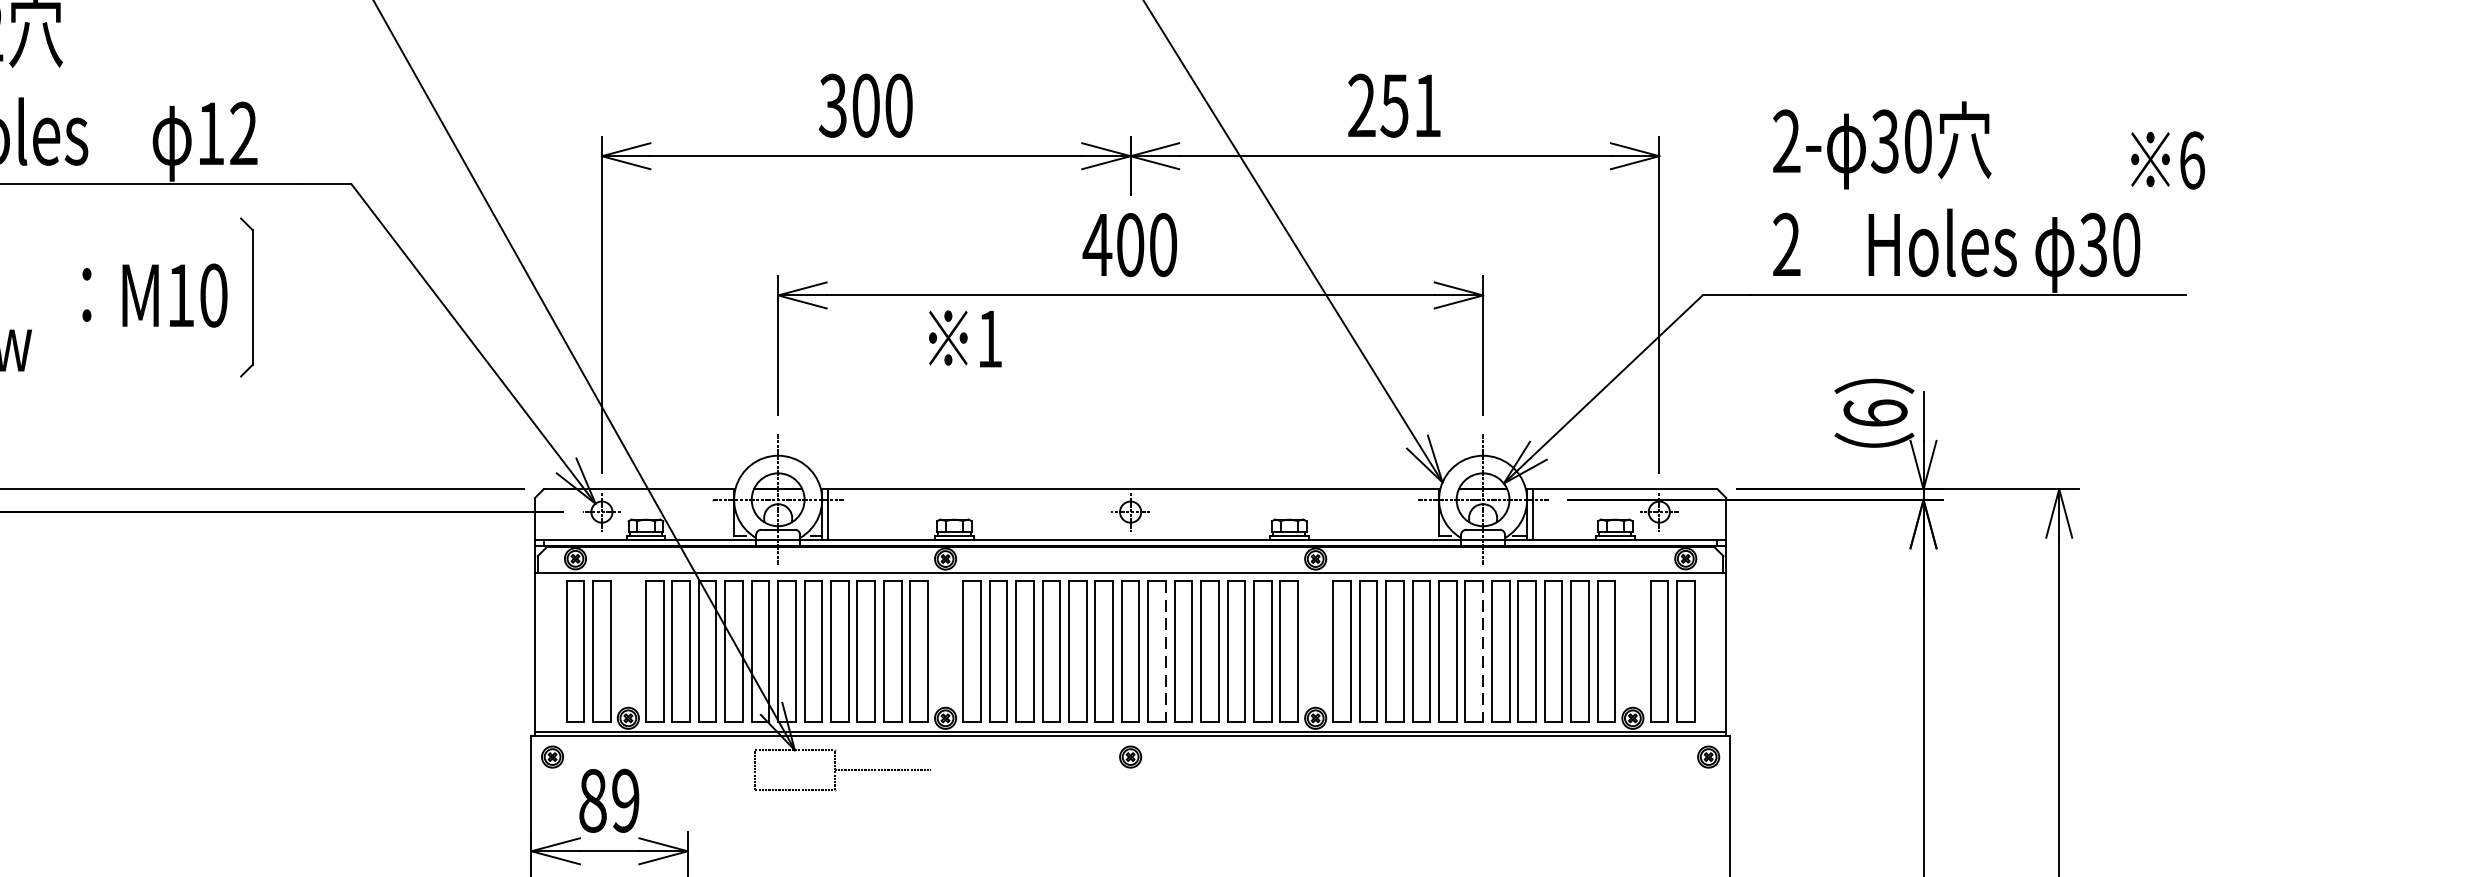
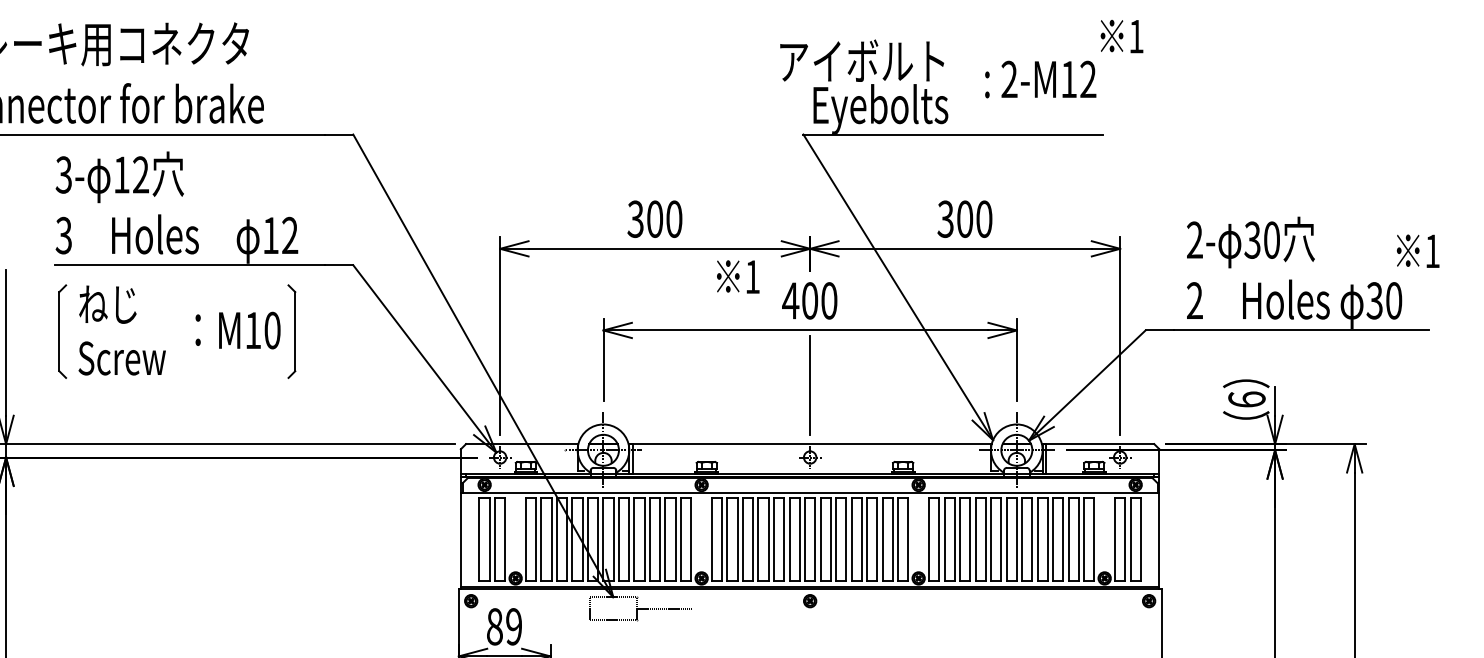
text: (1393, 106) -> (964, 219), 251 -> 300
text: (2191, 160) -> (1432, 251), 6 -> 1
text: (965, 338) -> (738, 276), moved
line: (1131, 387) -> (810, 384), added
line: (1165, 651) -> (830, 539), dashed -> solid
line: (1482, 651) -> (1016, 539), dashed -> solid

